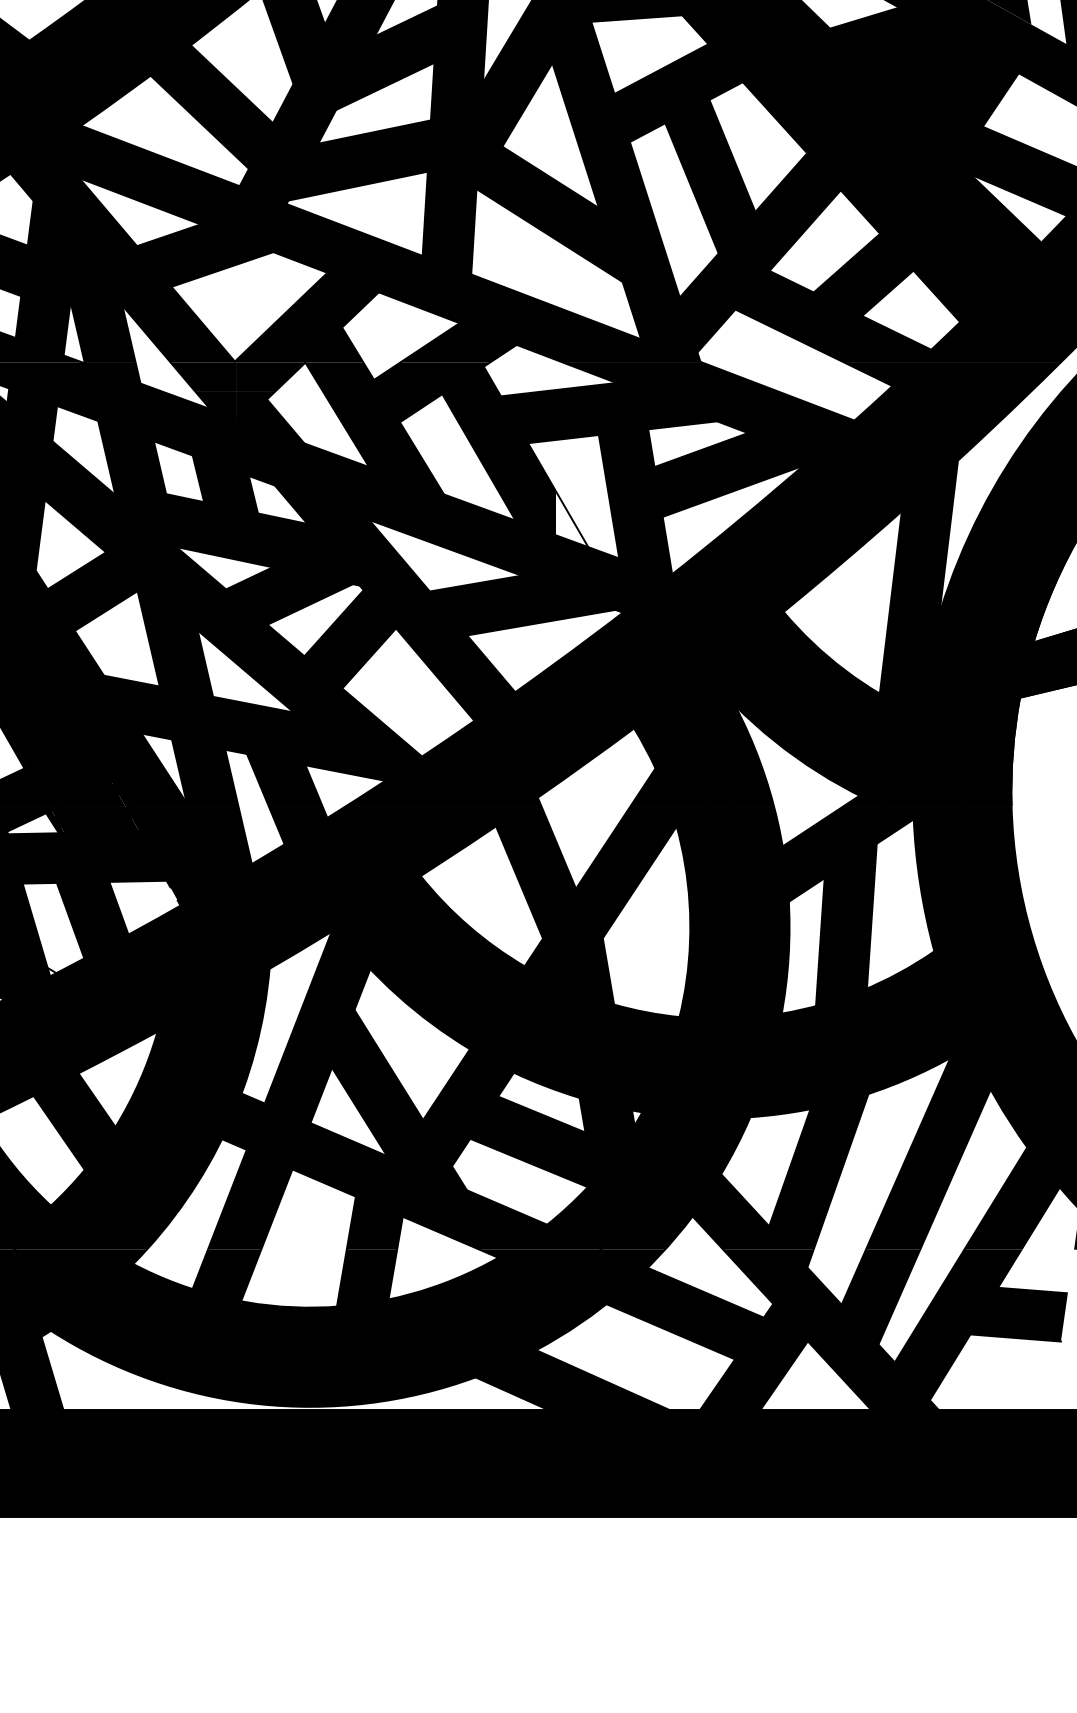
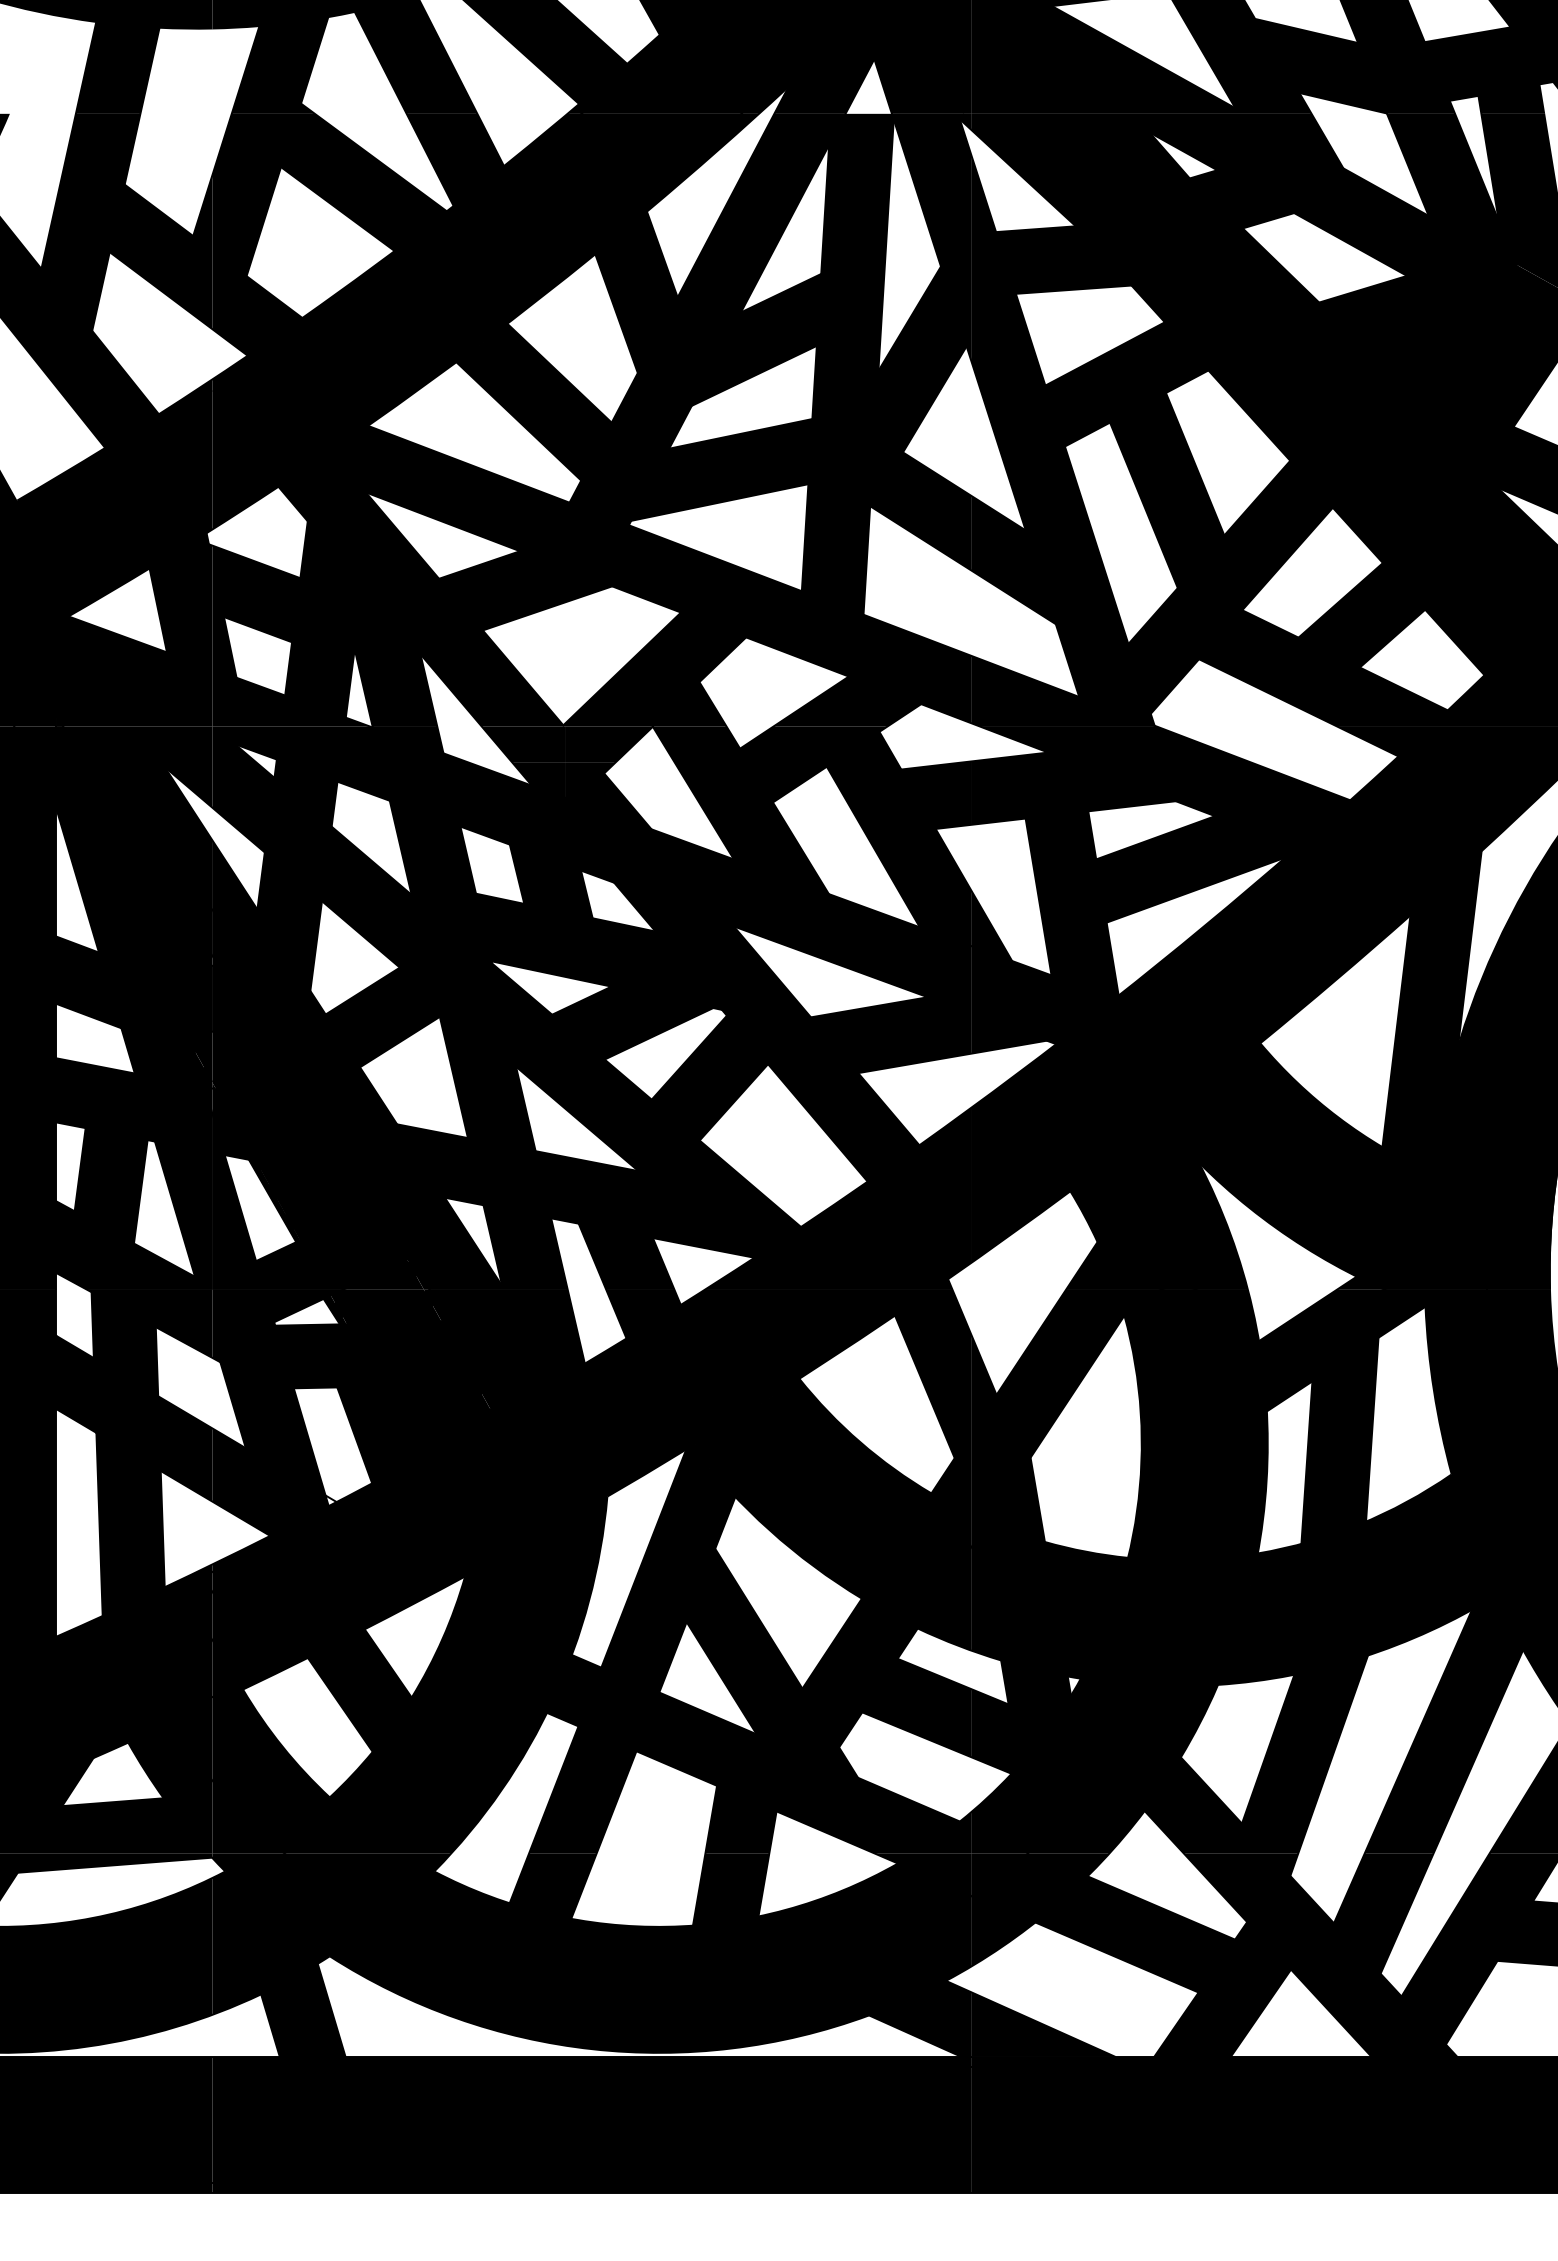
fill: (572, 519) -> (991, 925), added
fill: (144, 907) -> (448, 1418), added

